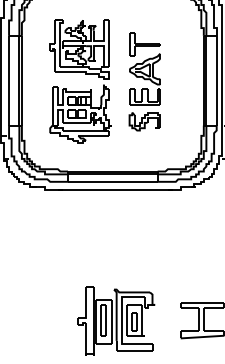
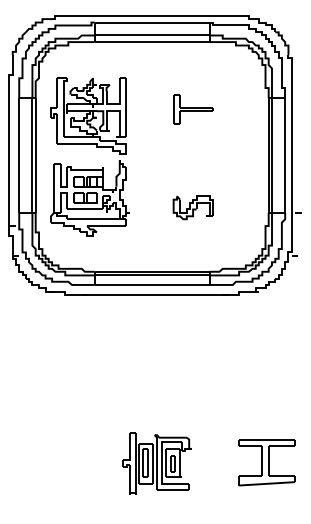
part: (85, 74) -> (96, 147), moved
part: (145, 79) -> (193, 153), removed
part: (116, 321) -> (156, 463), size x0.7

